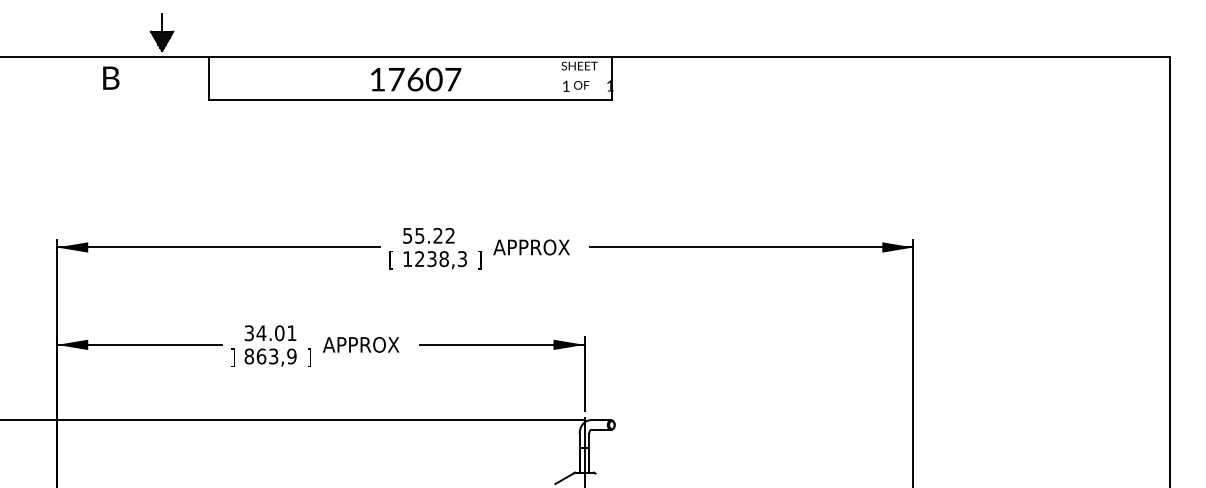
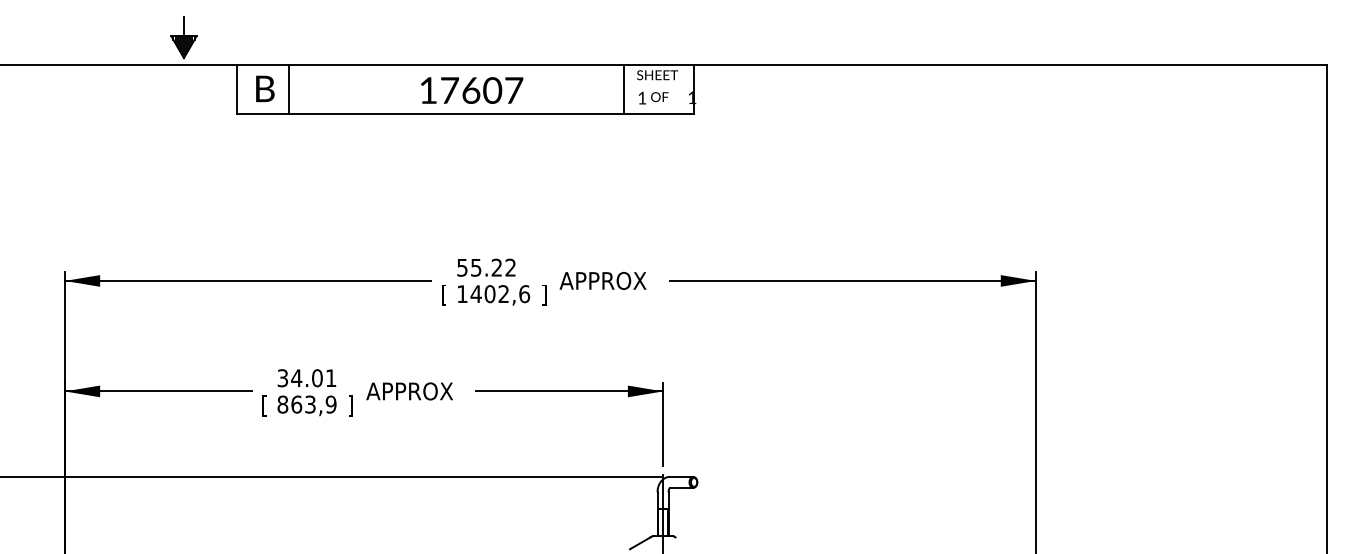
text: (111, 77) -> (265, 88), moved
line: (255, 78) -> (289, 89), added
line: (549, 78) -> (623, 89), added
text: (441, 259) -> (500, 294), 1238,3 -> 1402,6
text: (233, 357) -> (264, 405), ] -> [

